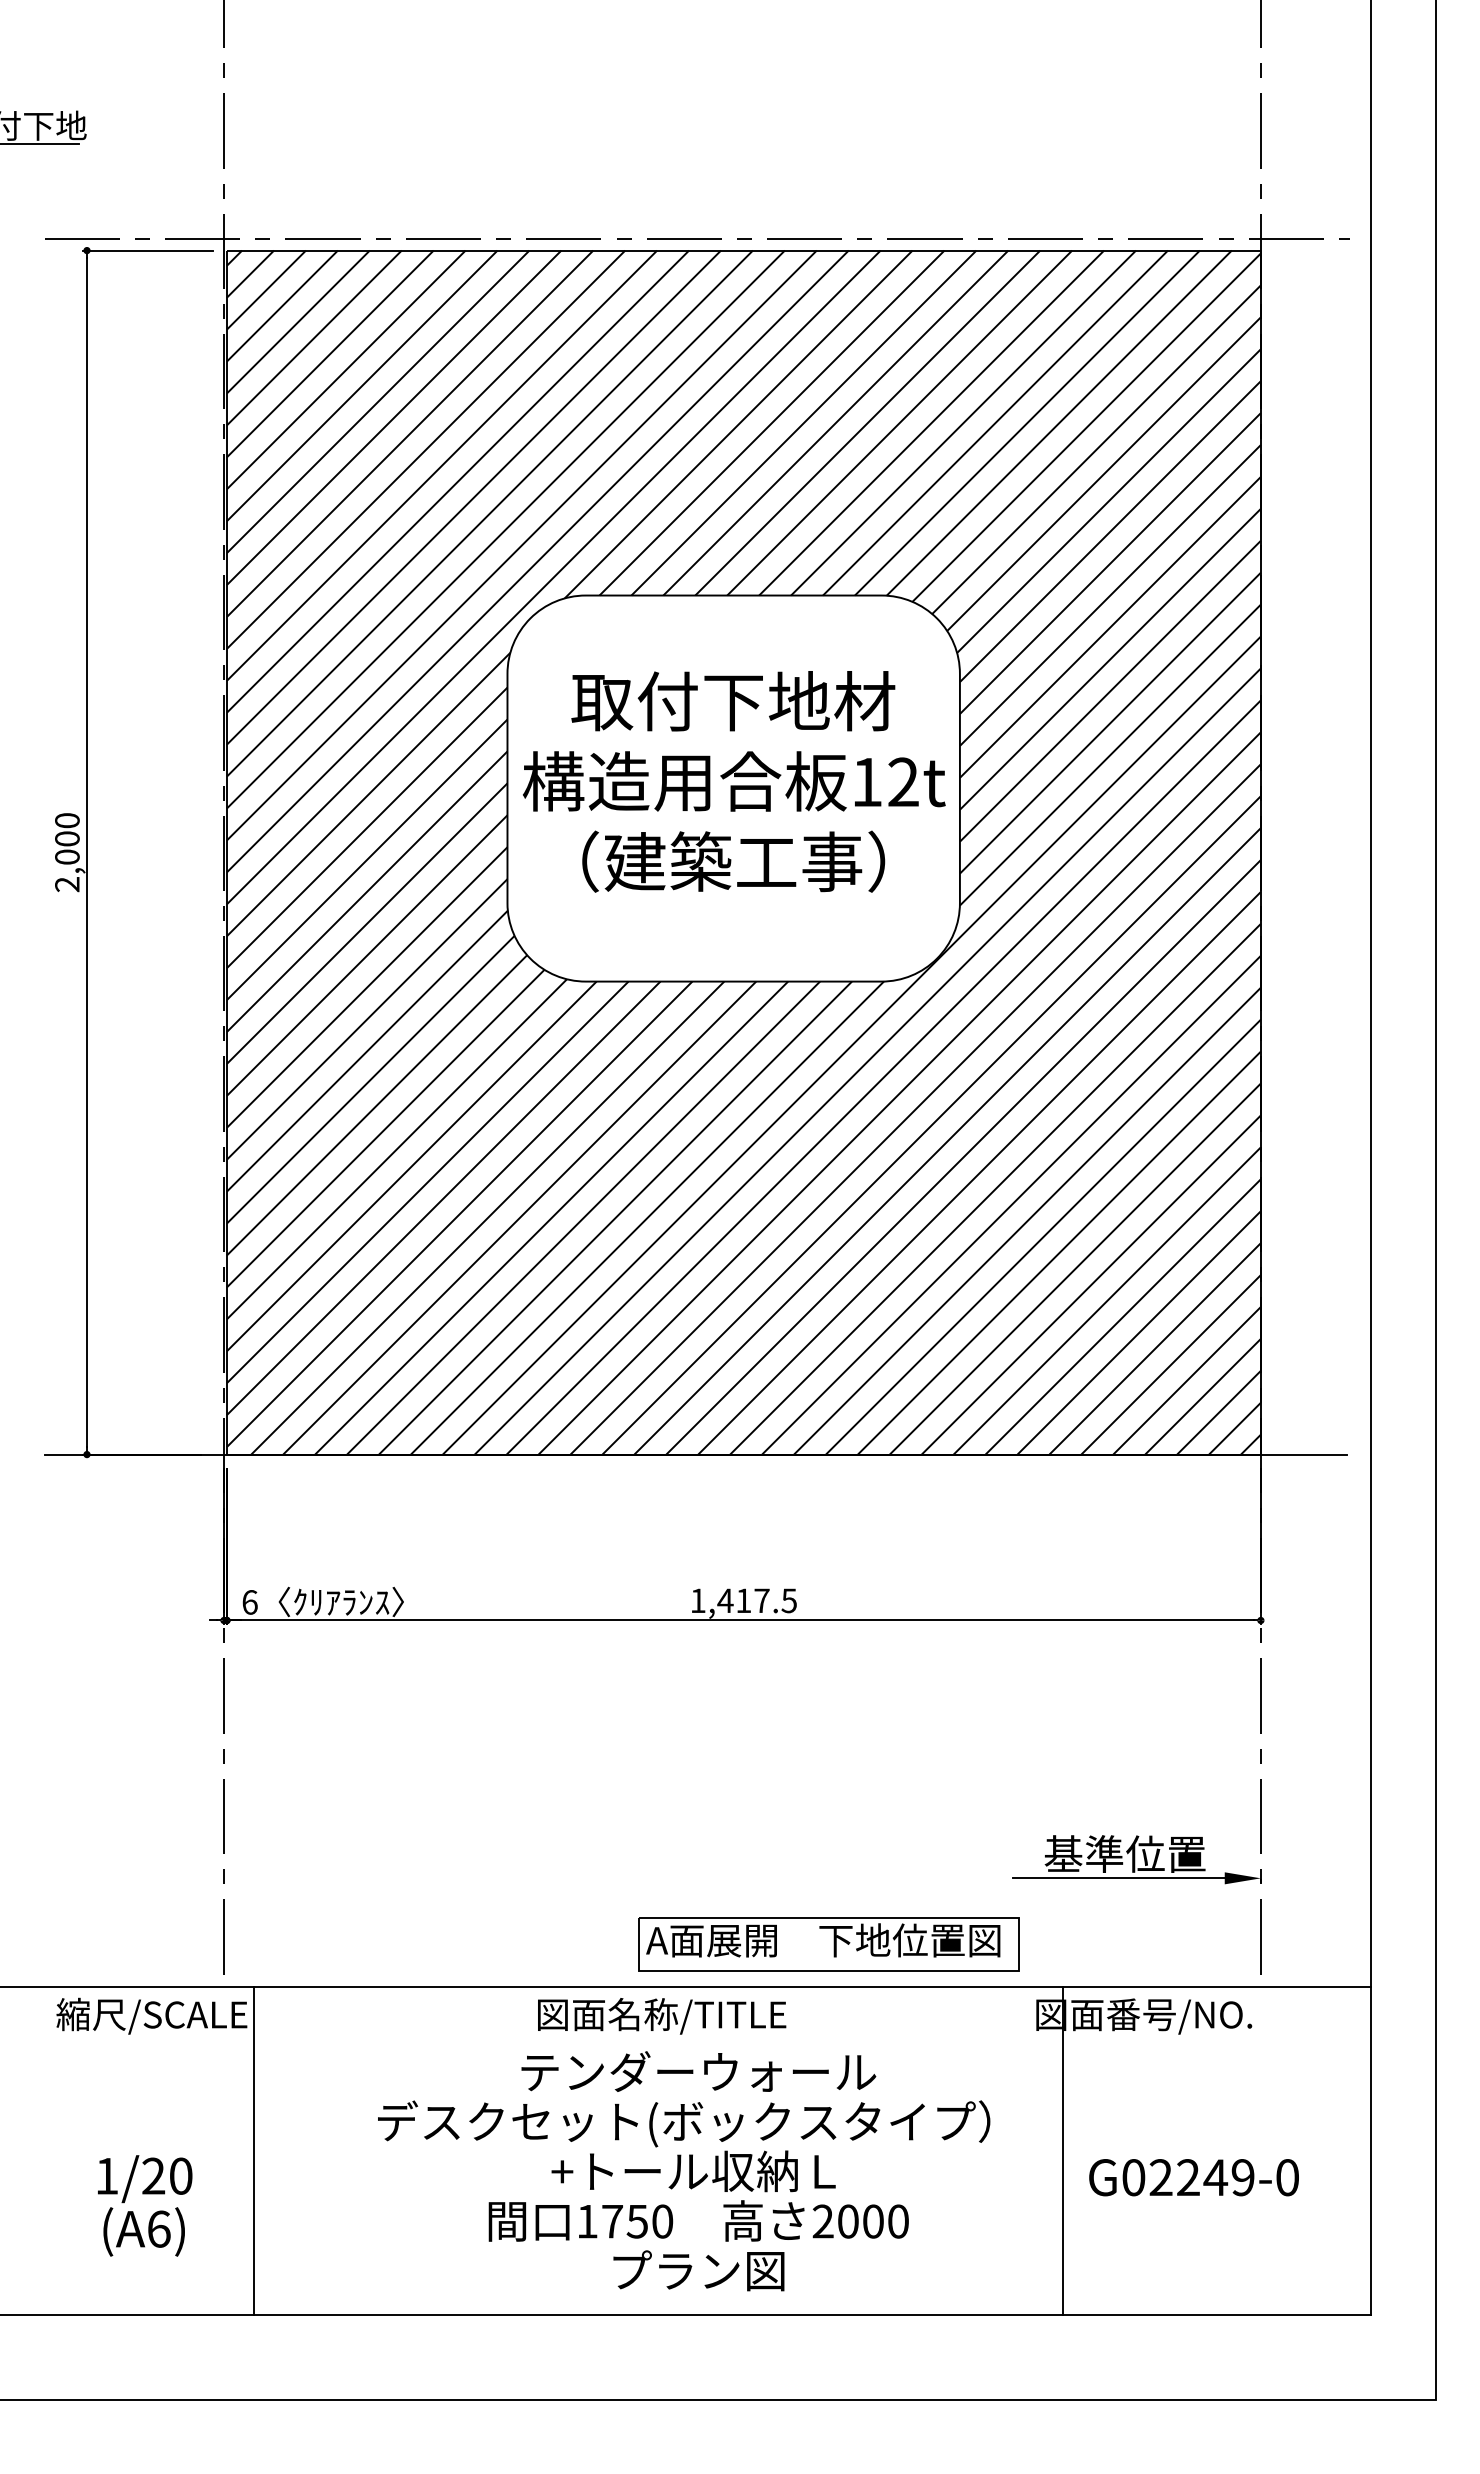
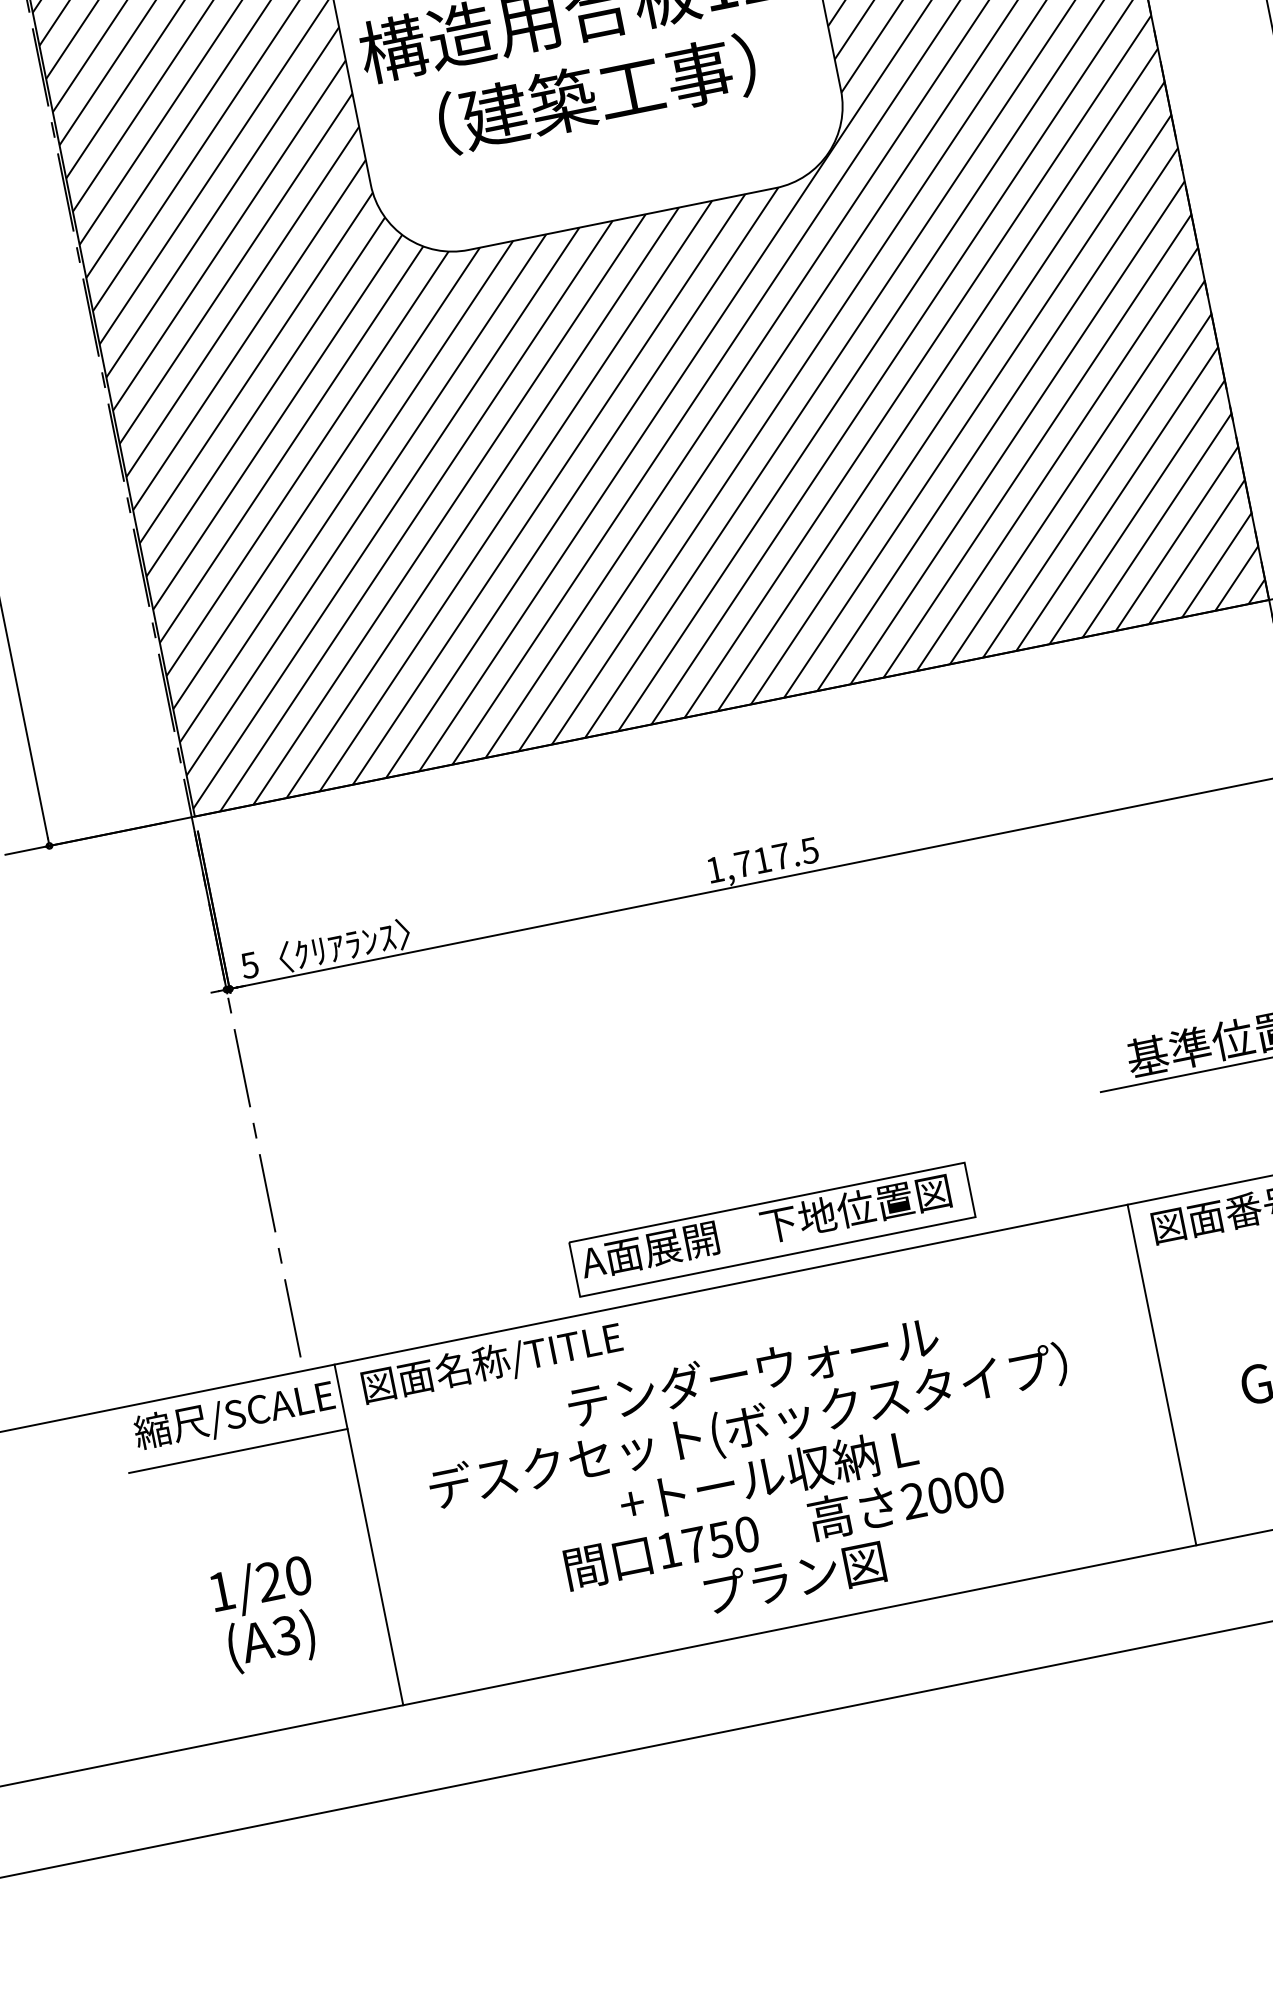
text: (725, 1600) -> (743, 863), 1,417.5 -> 1,717.5
text: (249, 1602) -> (249, 965), 6 -> 5
part: (828, 1944) -> (771, 1229), moved
text: (662, 2016) -> (492, 1364), moved
line: (148, 2049) -> (238, 1451), added
line: (1063, 2151) -> (1162, 1375), moved
text: (684, 2171) -> (759, 1477), moved
text: (158, 2228) -> (285, 1635), (A6) -> (A3)

